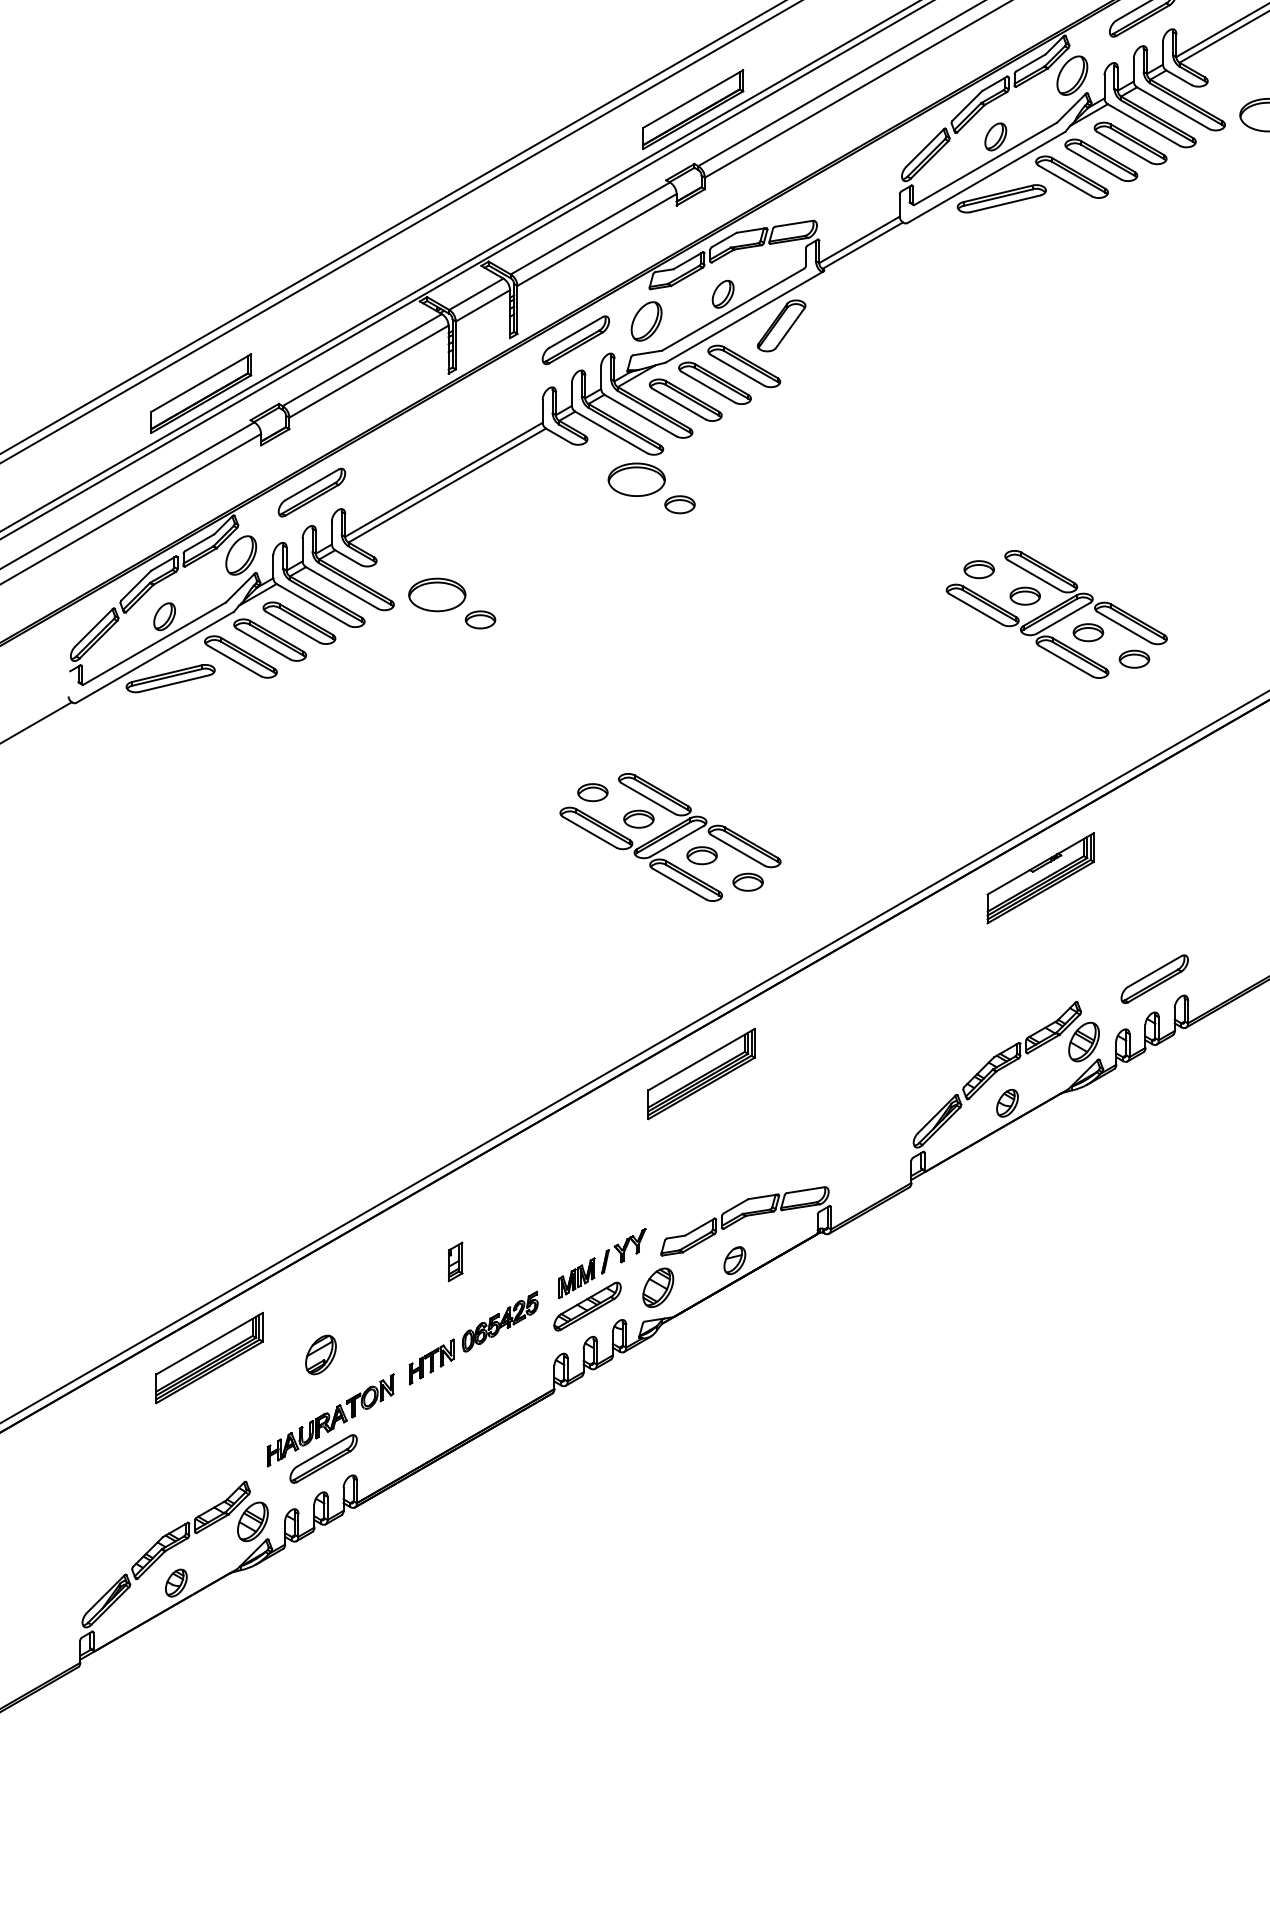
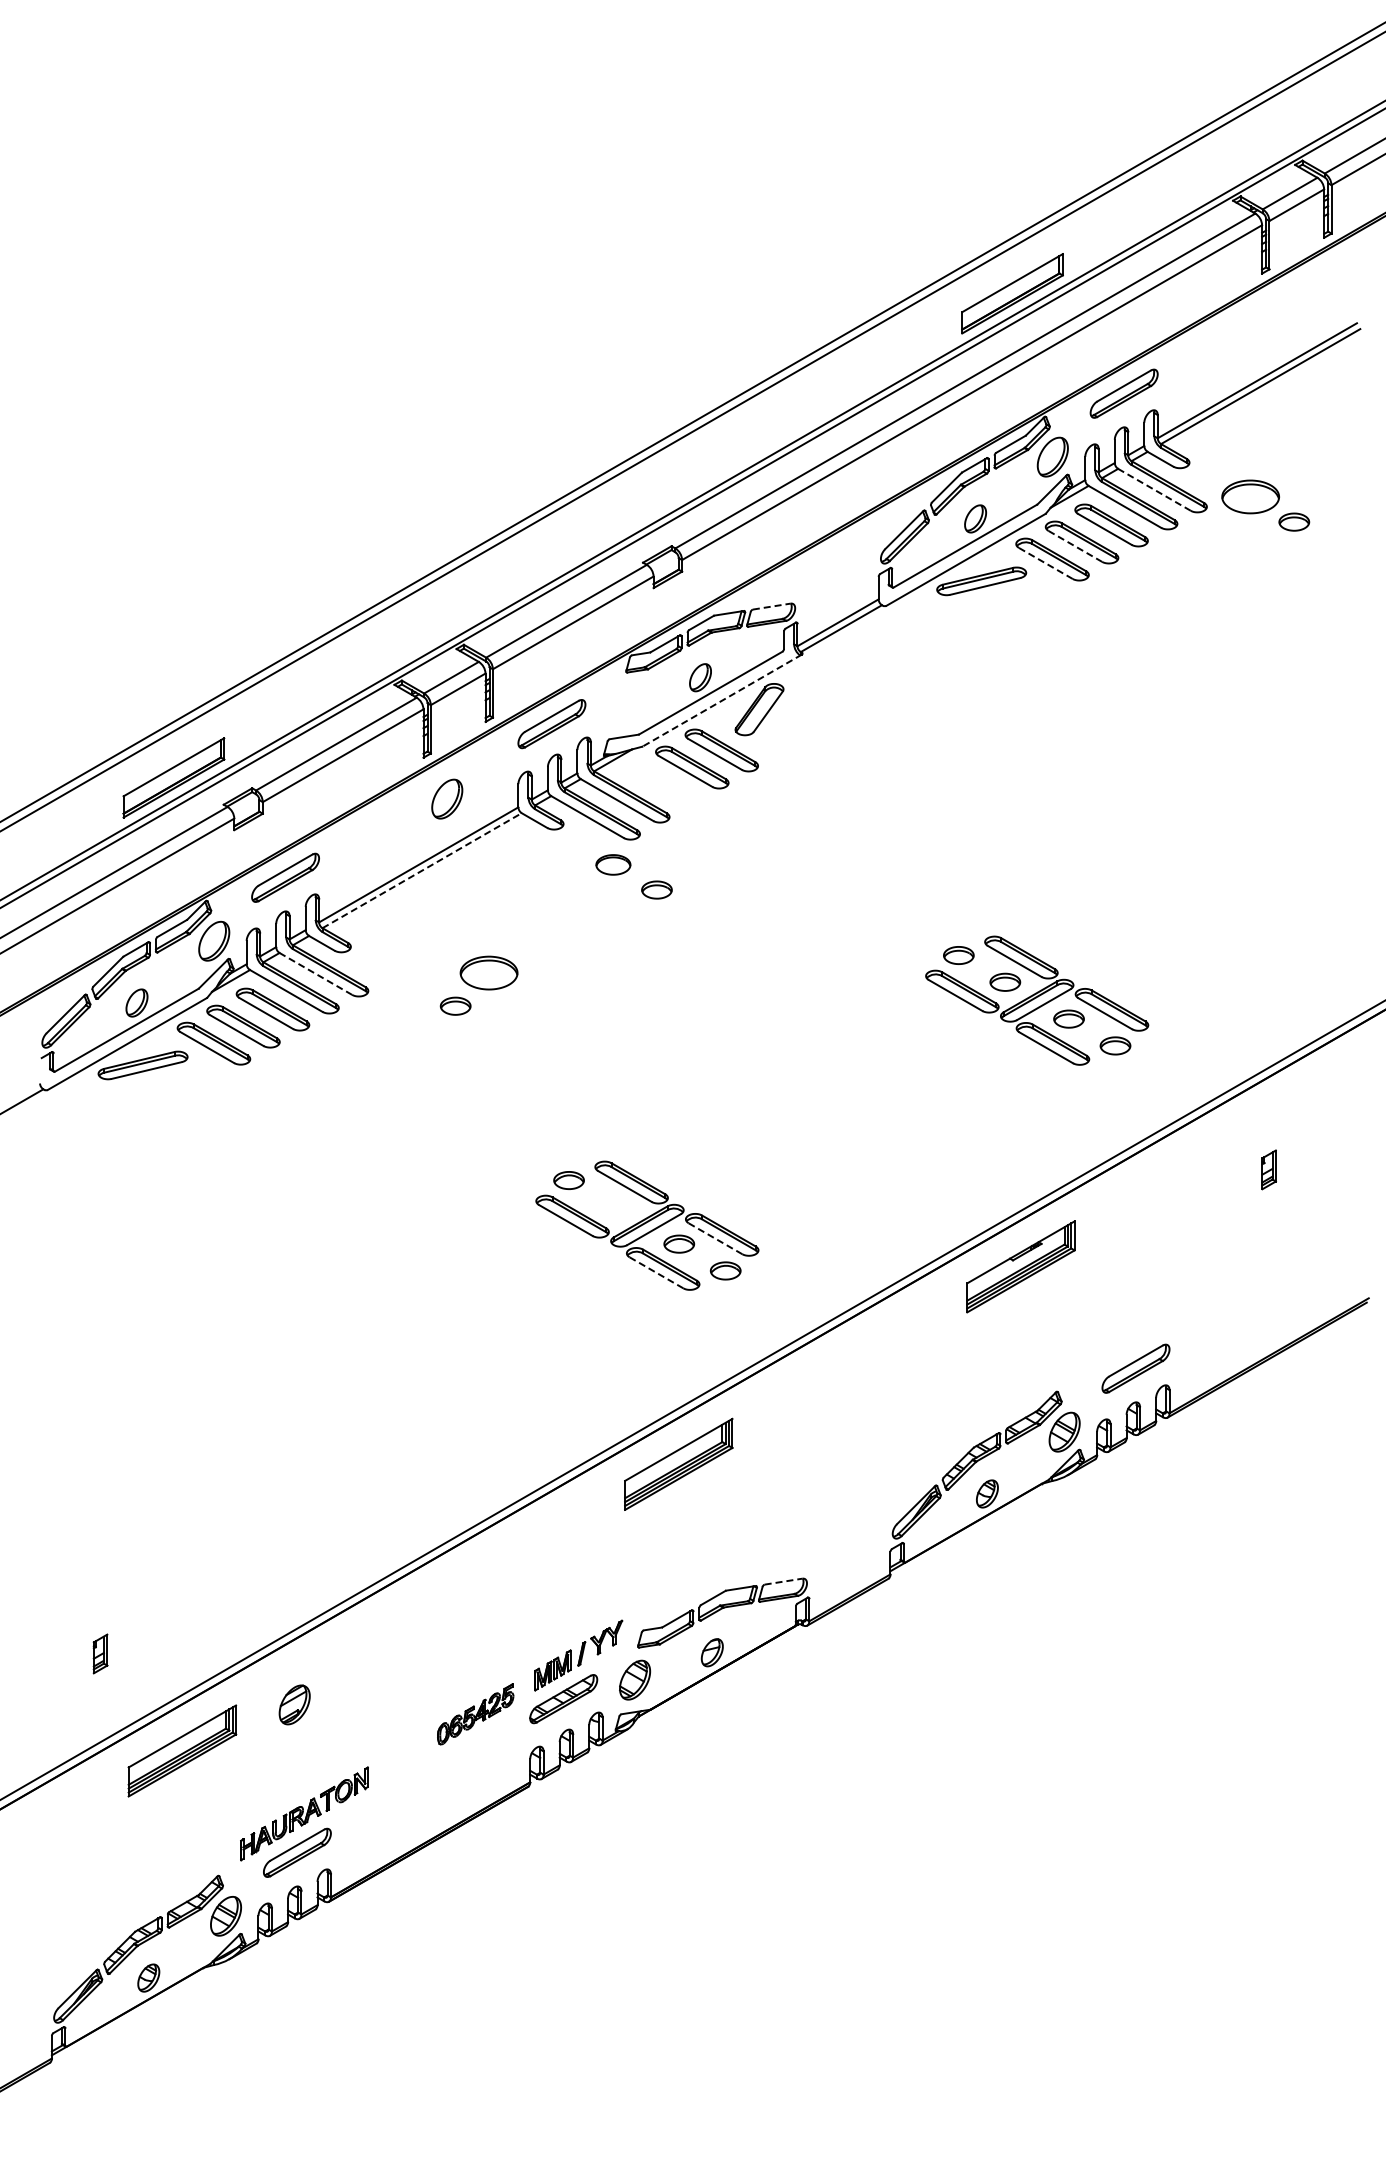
line: (1173, 107) -> (1154, 489), solid -> dashed
part: (692, 108) -> (669, 490), removed
line: (1094, 164) -> (1075, 546), solid -> dashed
line: (1065, 181) -> (1045, 563), solid -> dashed
line: (794, 223) -> (772, 606), solid -> dashed
line: (744, 316) -> (722, 700), solid -> dashed
part: (646, 320) -> (447, 798), moved
part: (685, 400) -> (662, 784), removed
part: (636, 479) -> (613, 864), size x0.6
line: (447, 485) -> (422, 870), solid -> dashed
line: (341, 587) -> (315, 973), solid -> dashed
part: (436, 594) -> (488, 972), moved
part: (638, 818) -> (615, 1206), removed
line: (738, 850) -> (715, 1238), solid -> dashed
line: (679, 883) -> (656, 1272), solid -> dashed
line: (806, 1190) -> (784, 1581), solid -> dashed
part: (455, 1261) -> (100, 1653), moved
part: (320, 1354) -> (294, 1704), moved
part: (431, 1361) -> (406, 1754), removed

